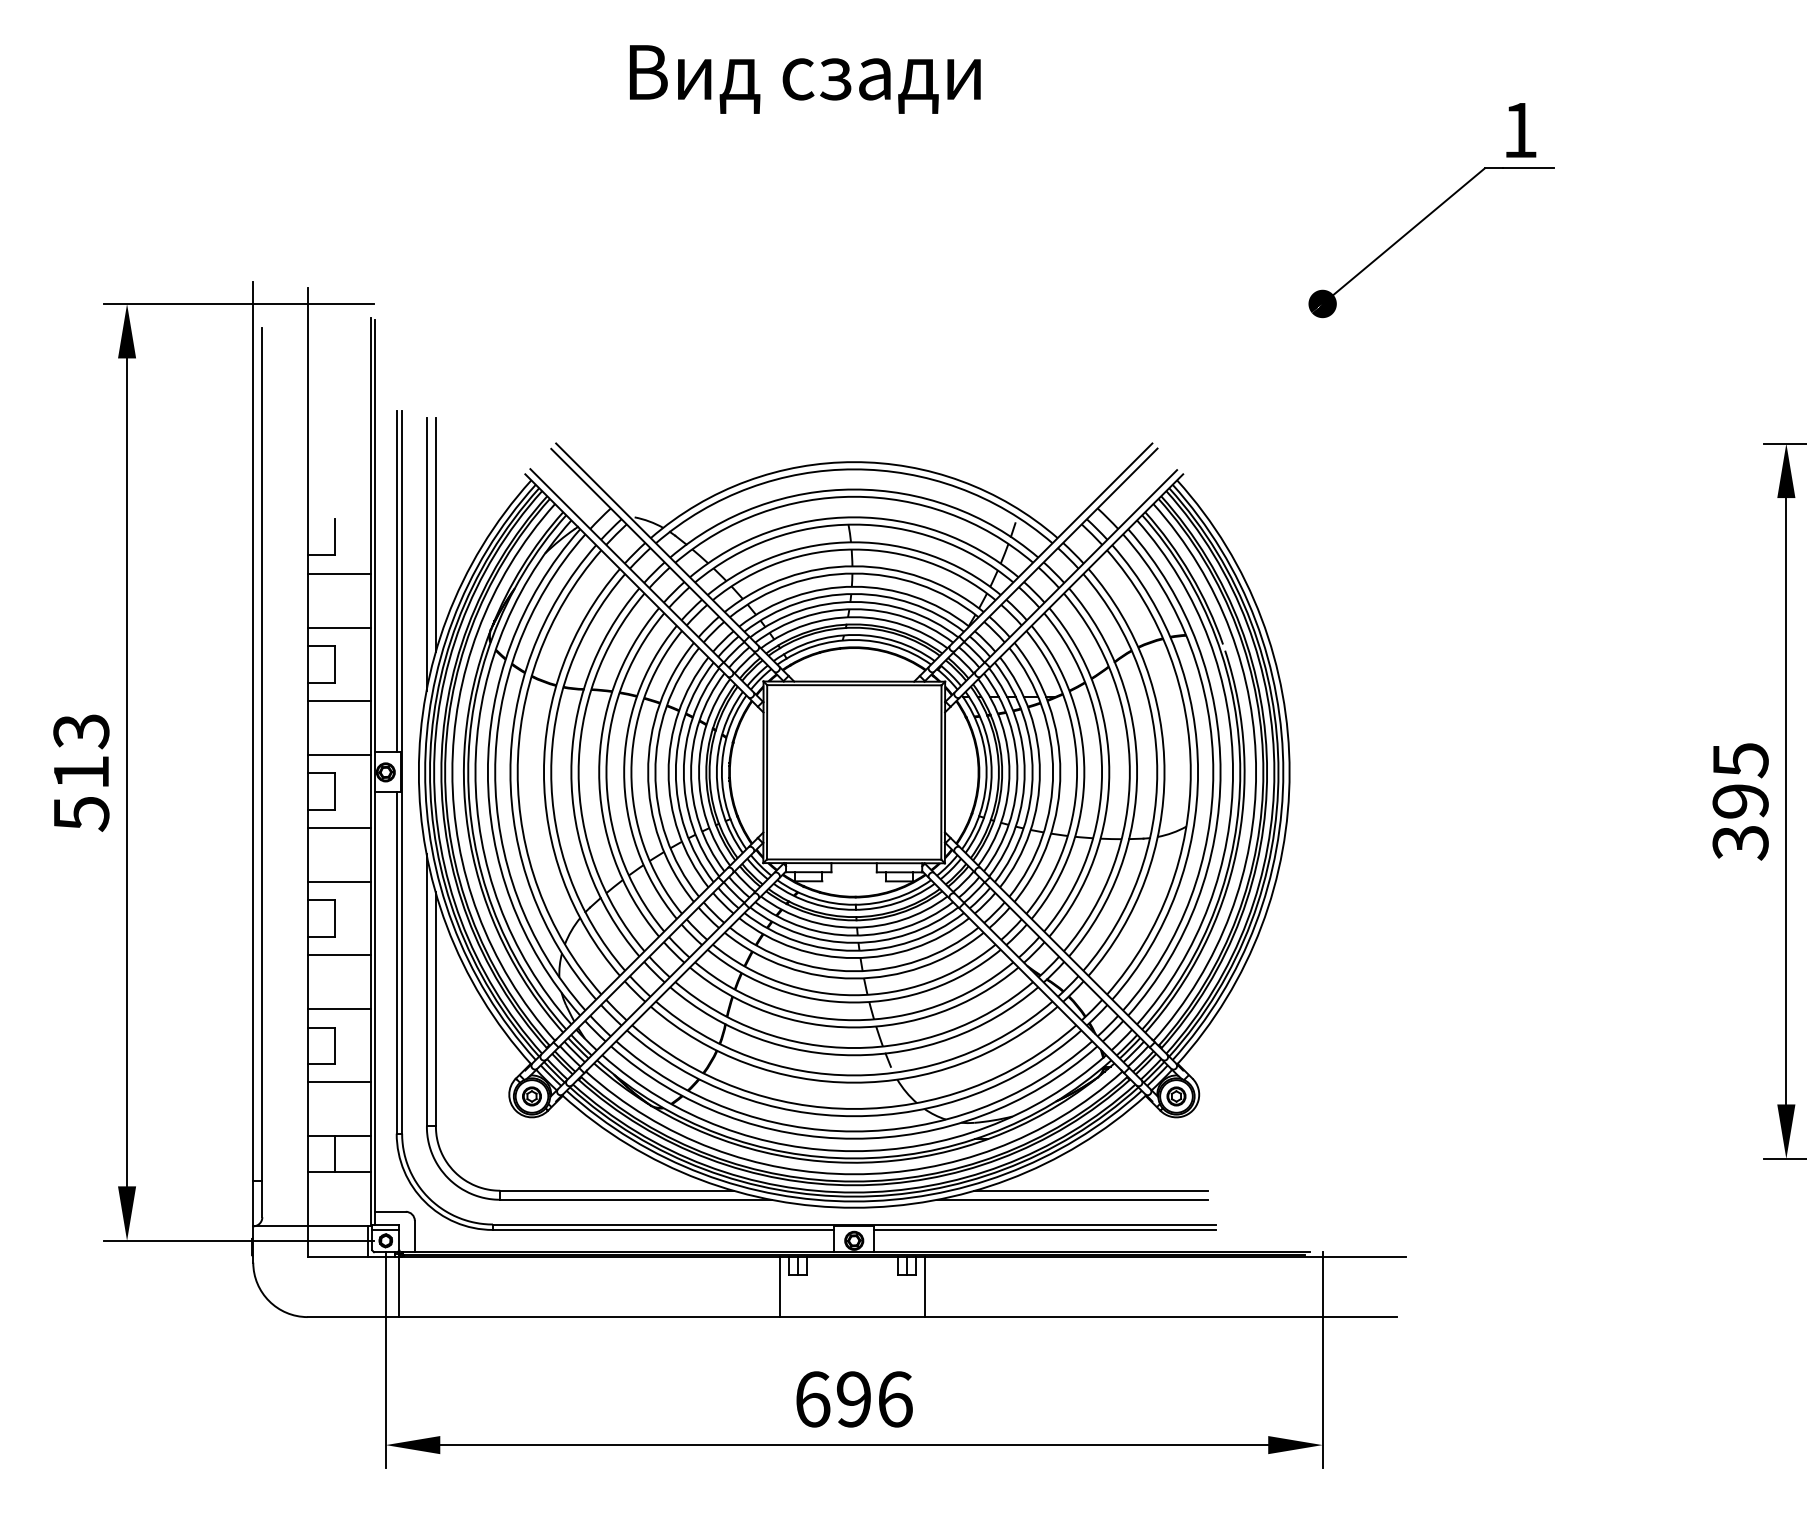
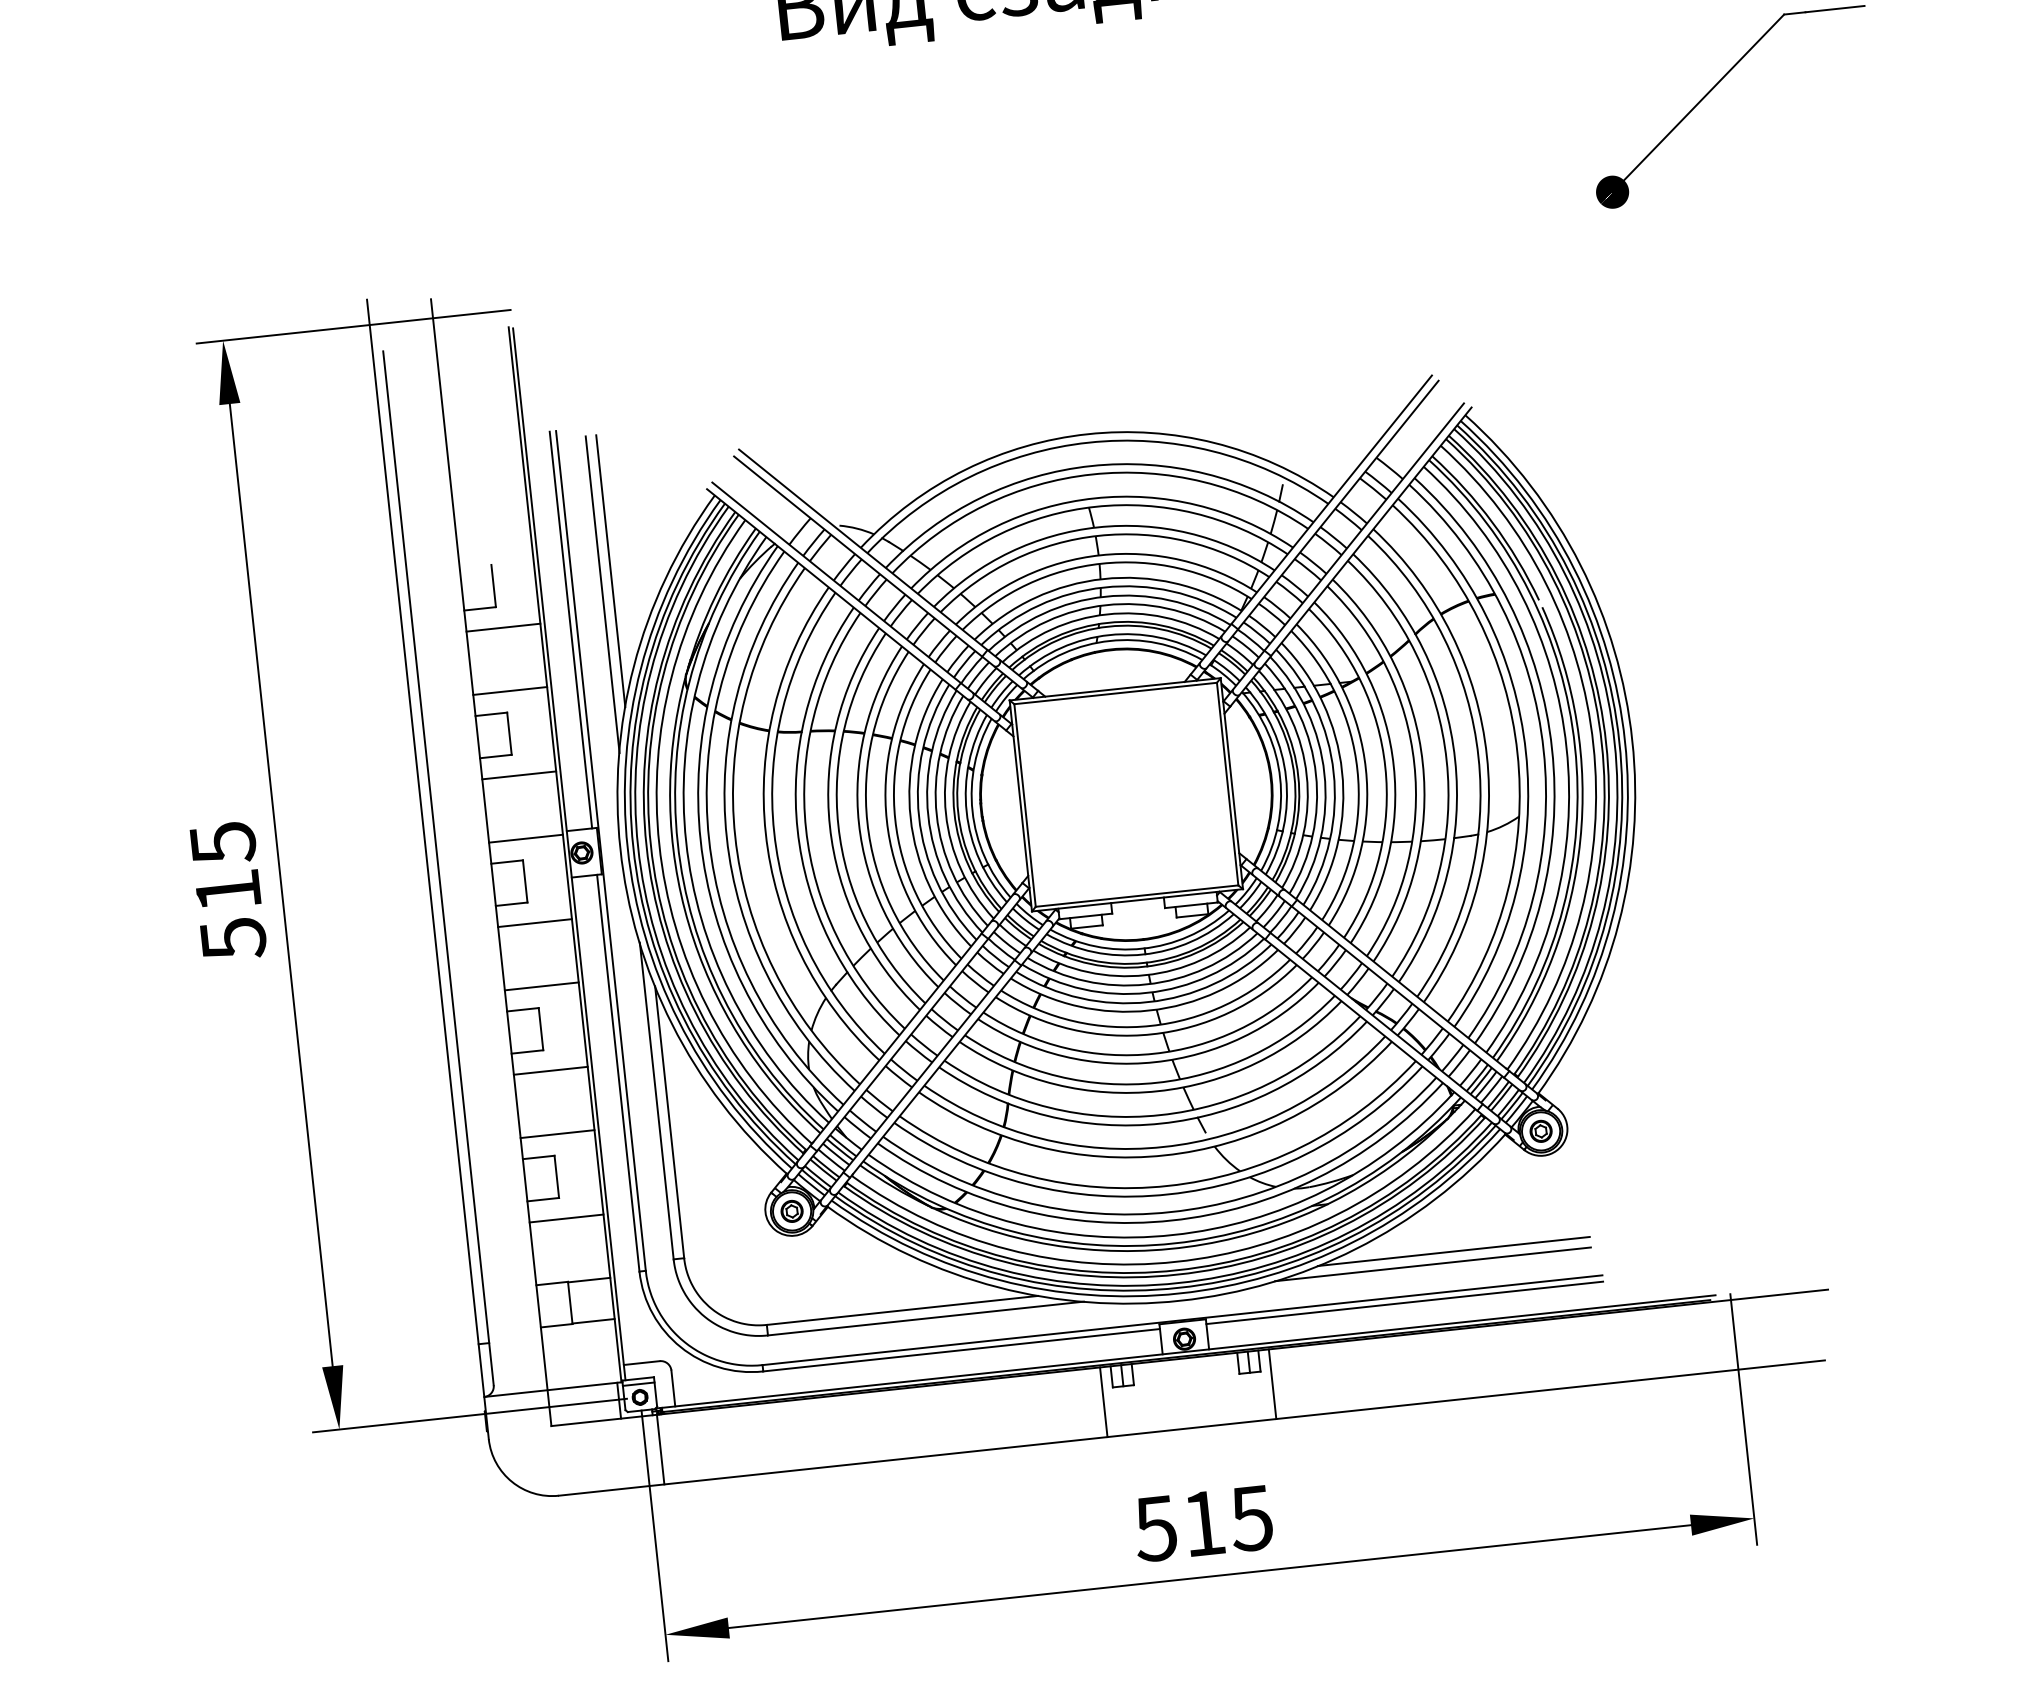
text: (81, 731) -> (223, 843), 513 -> 515
text: (853, 1399) -> (1203, 1523), 696 -> 515

